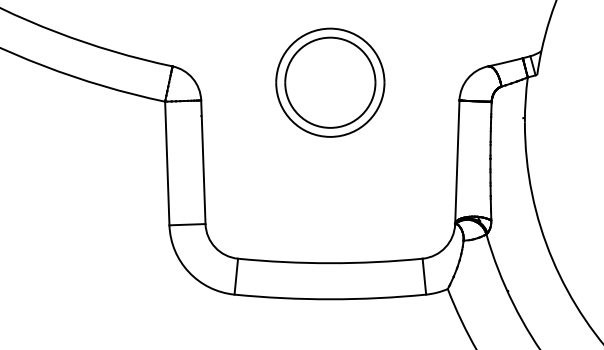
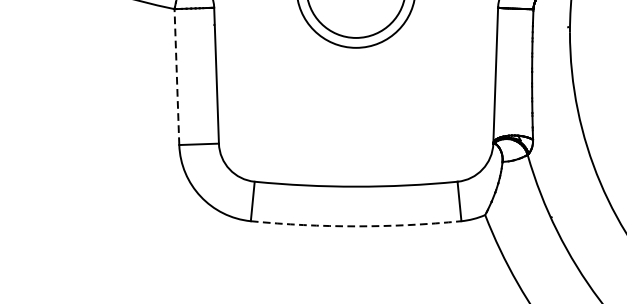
line: (167, 163) -> (177, 77), solid -> dashed
arc: (330, 299) -> (356, 226), solid -> dashed

